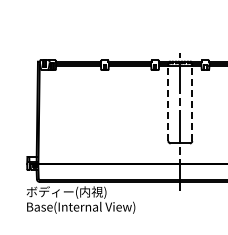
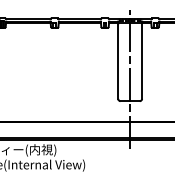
line: (168, 103) -> (118, 61), dashed -> solid
line: (192, 103) -> (142, 61), dashed -> solid

